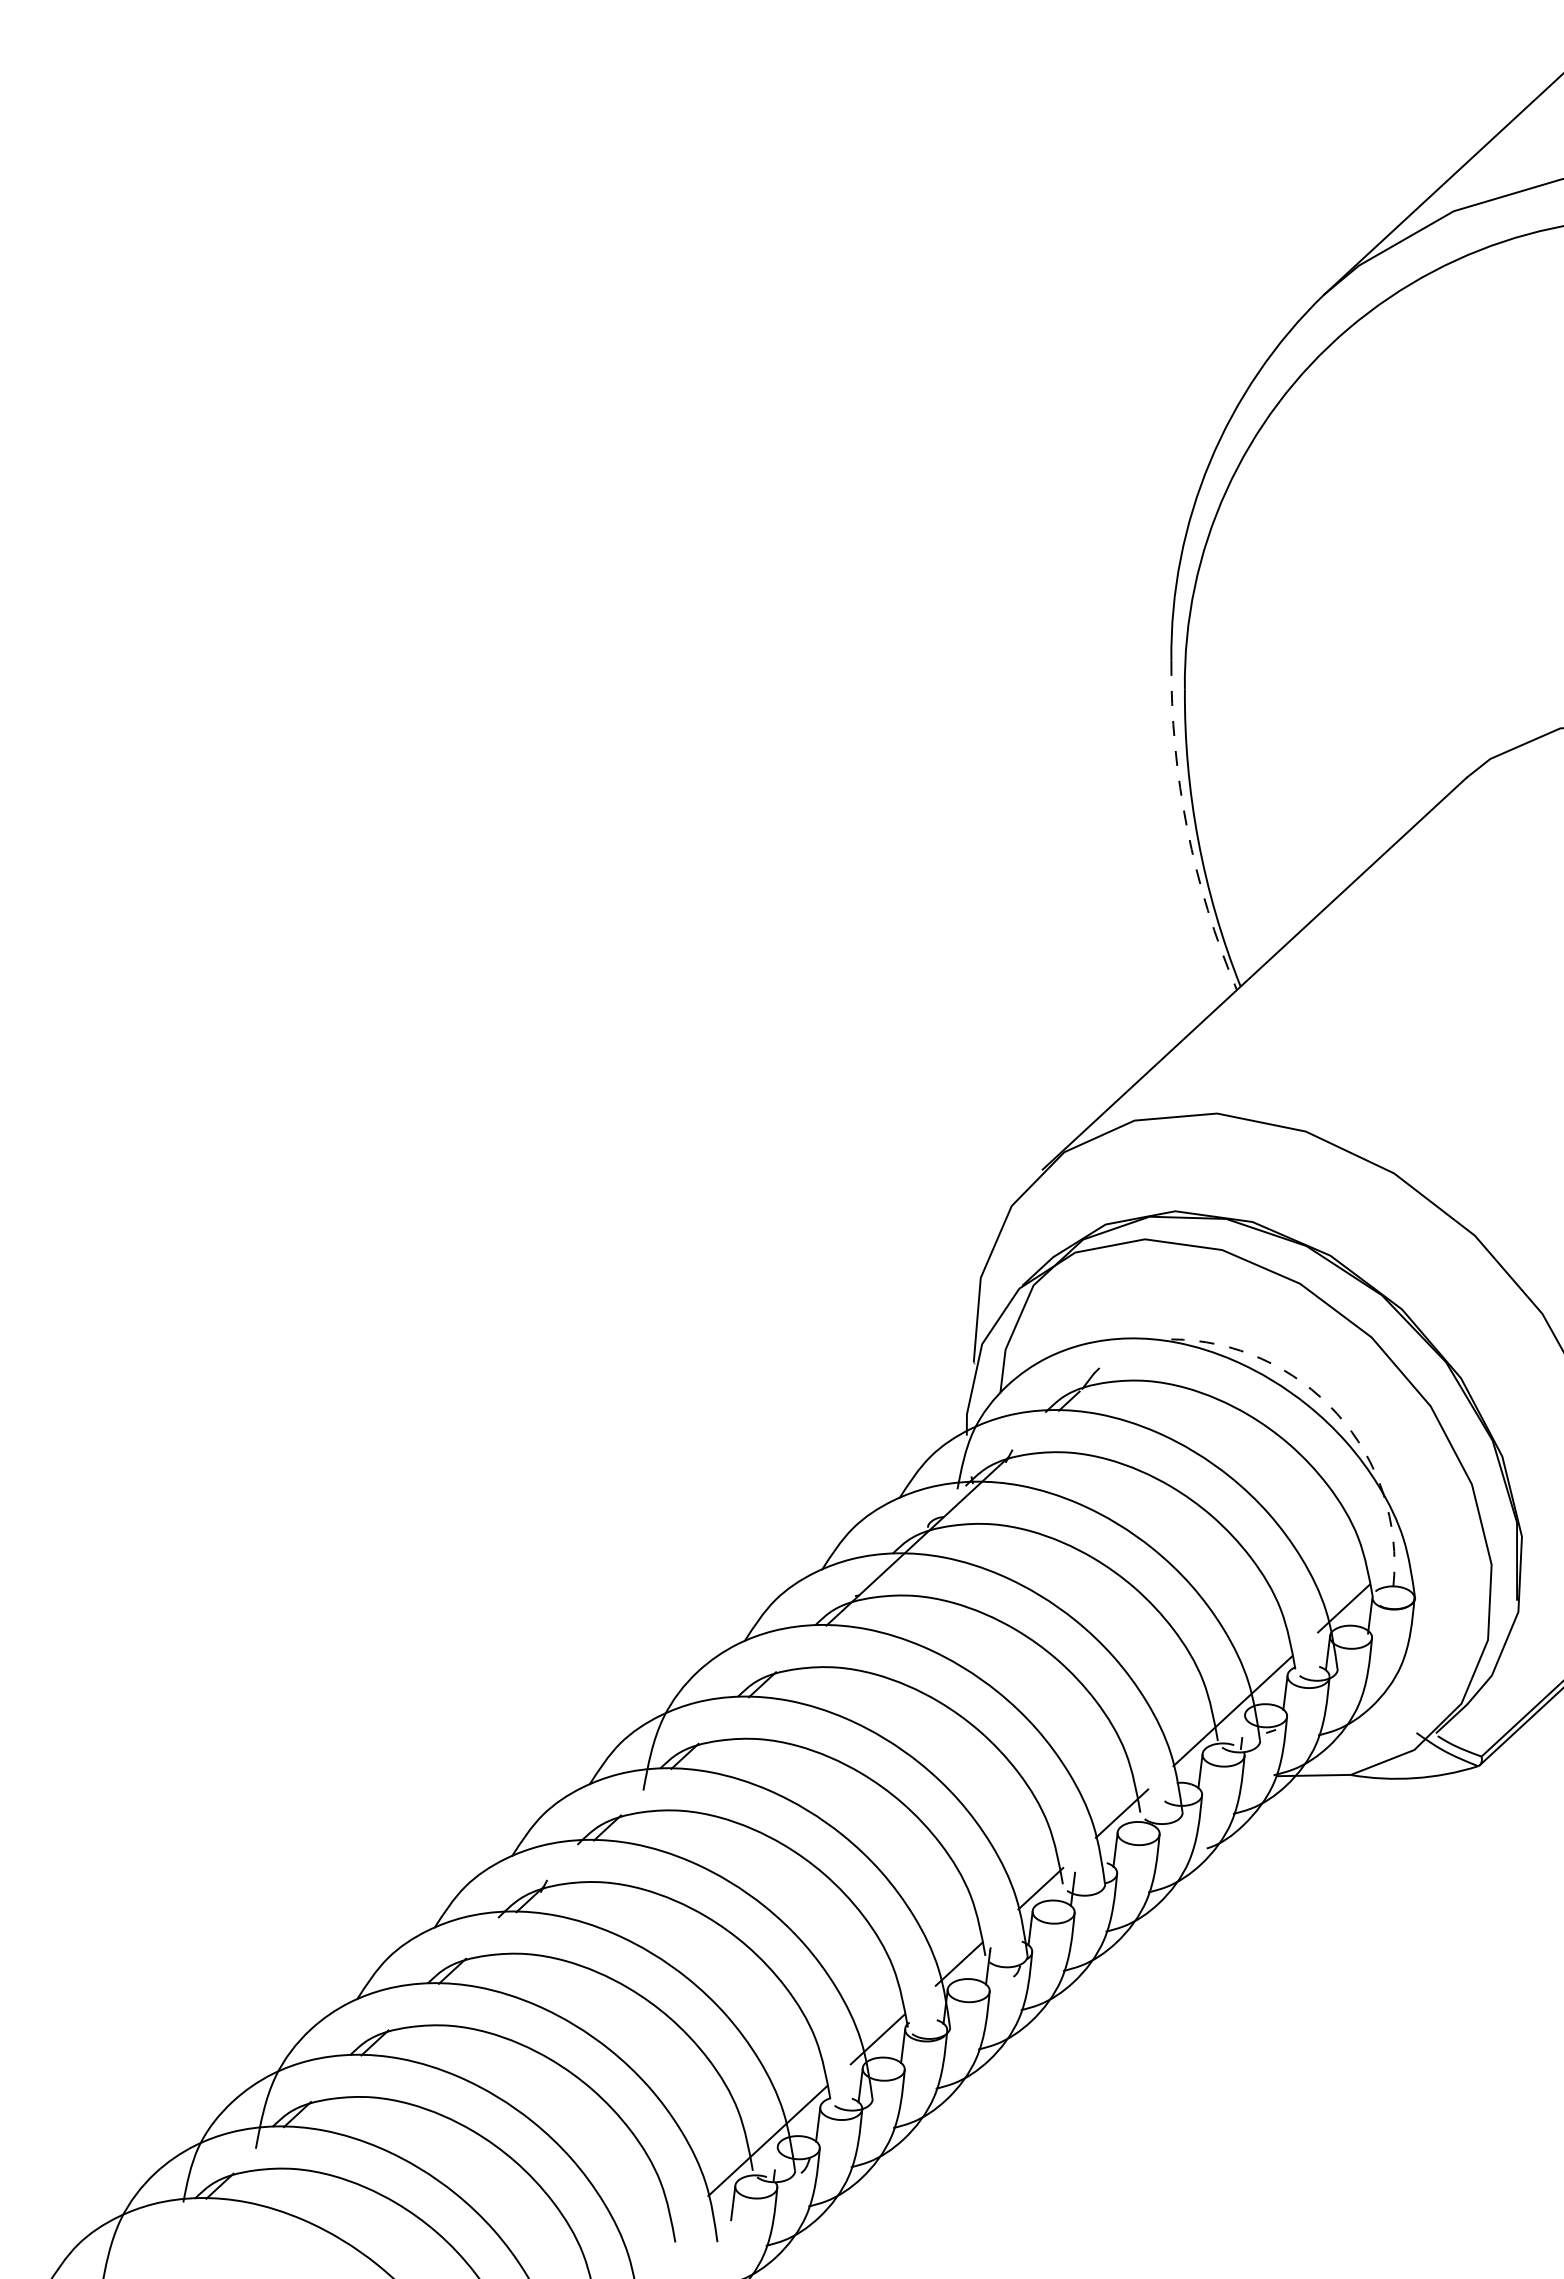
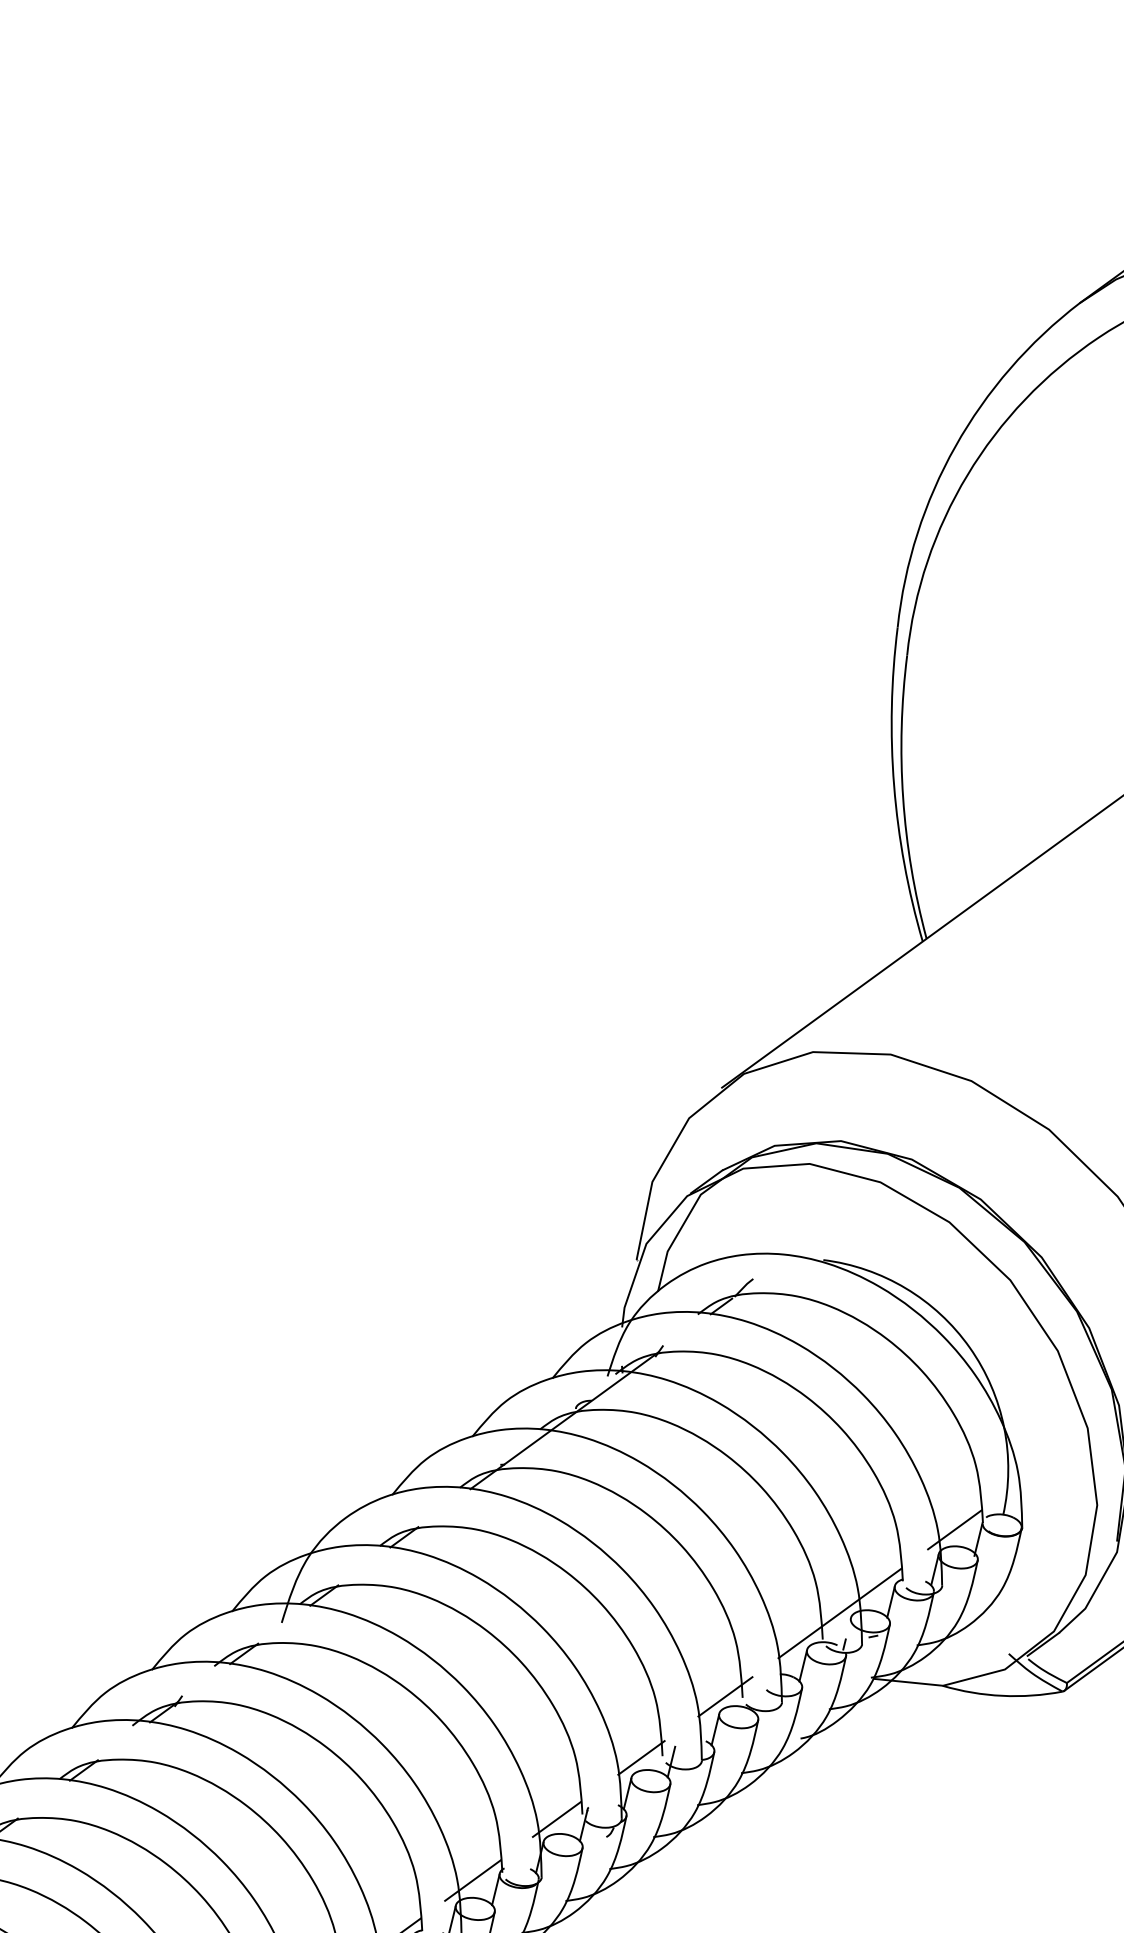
arc: (1187, 828) -> (894, 785), dashed -> solid
arc: (1337, 1413) -> (970, 1347), dashed -> solid

